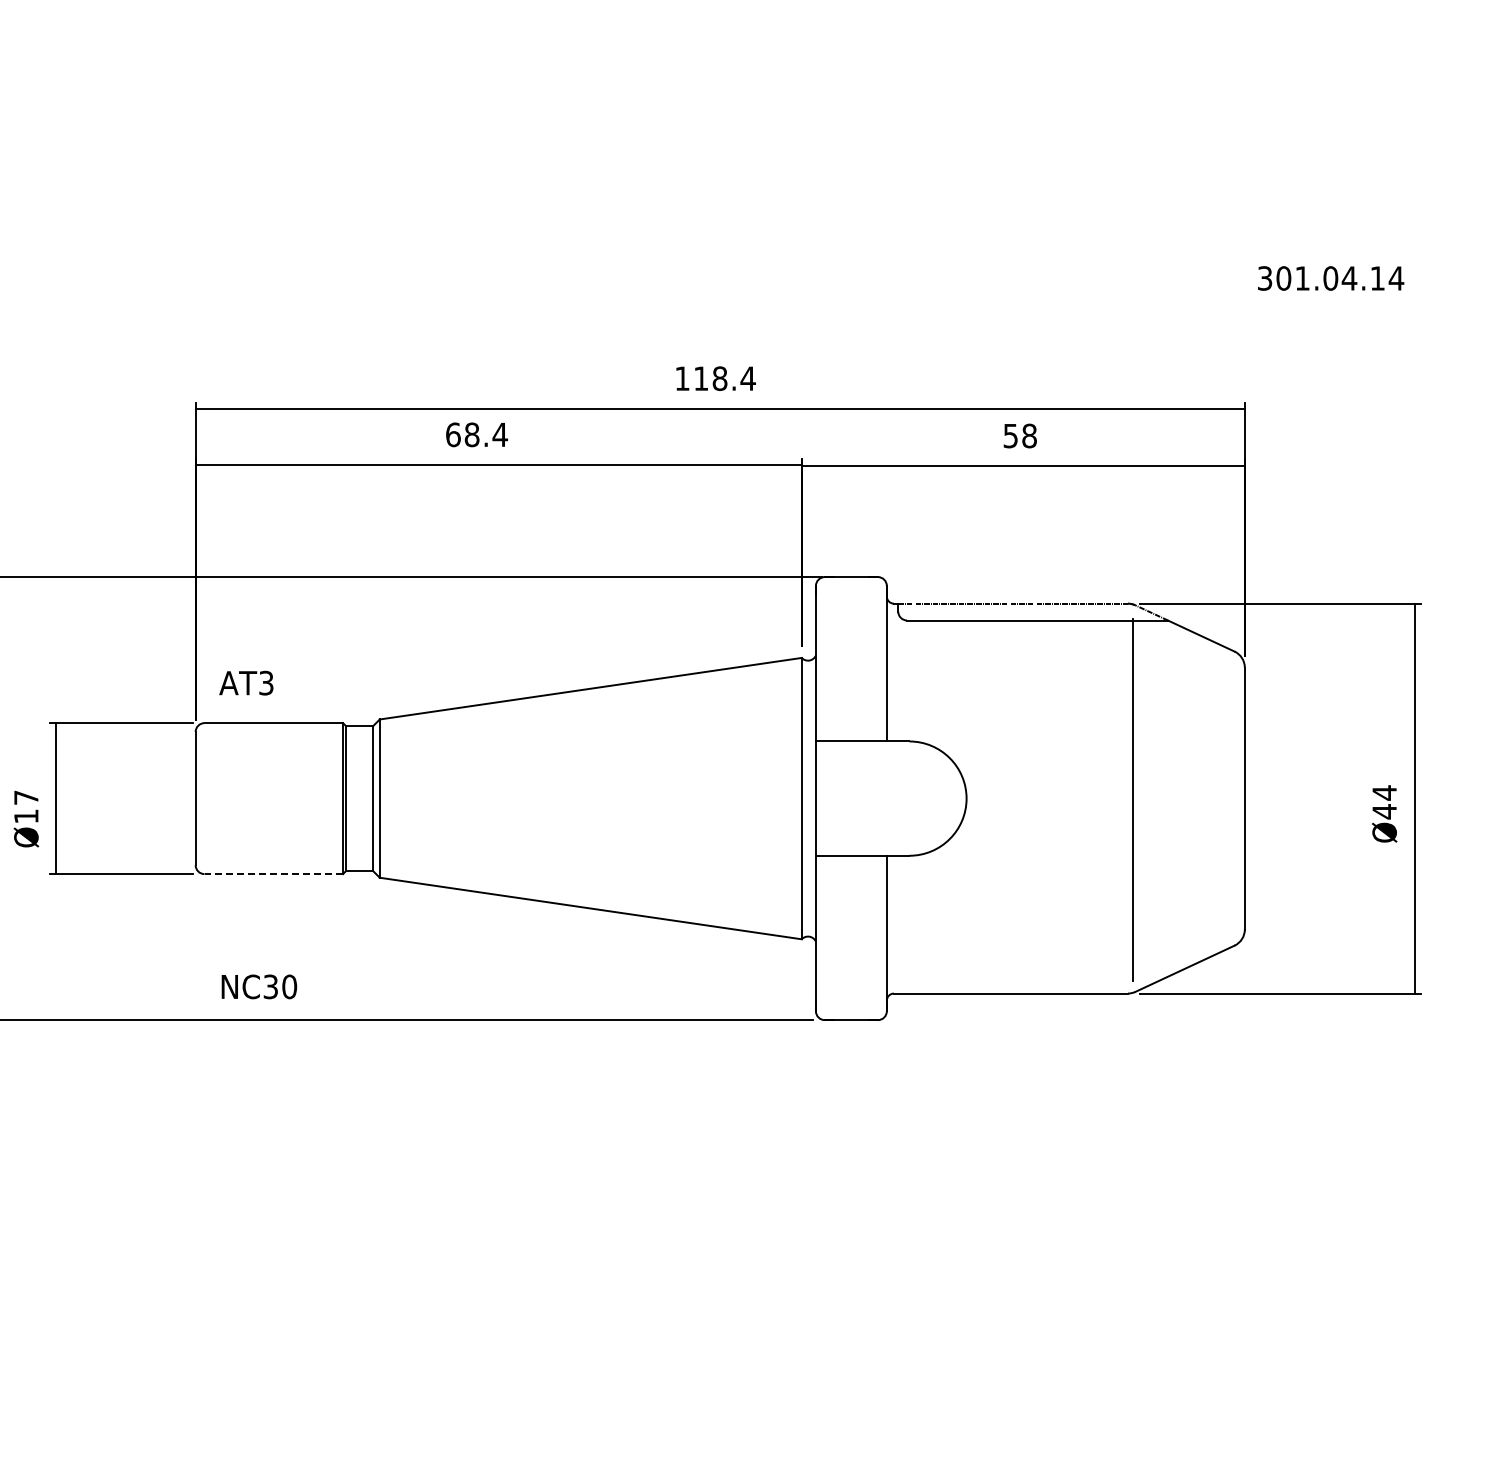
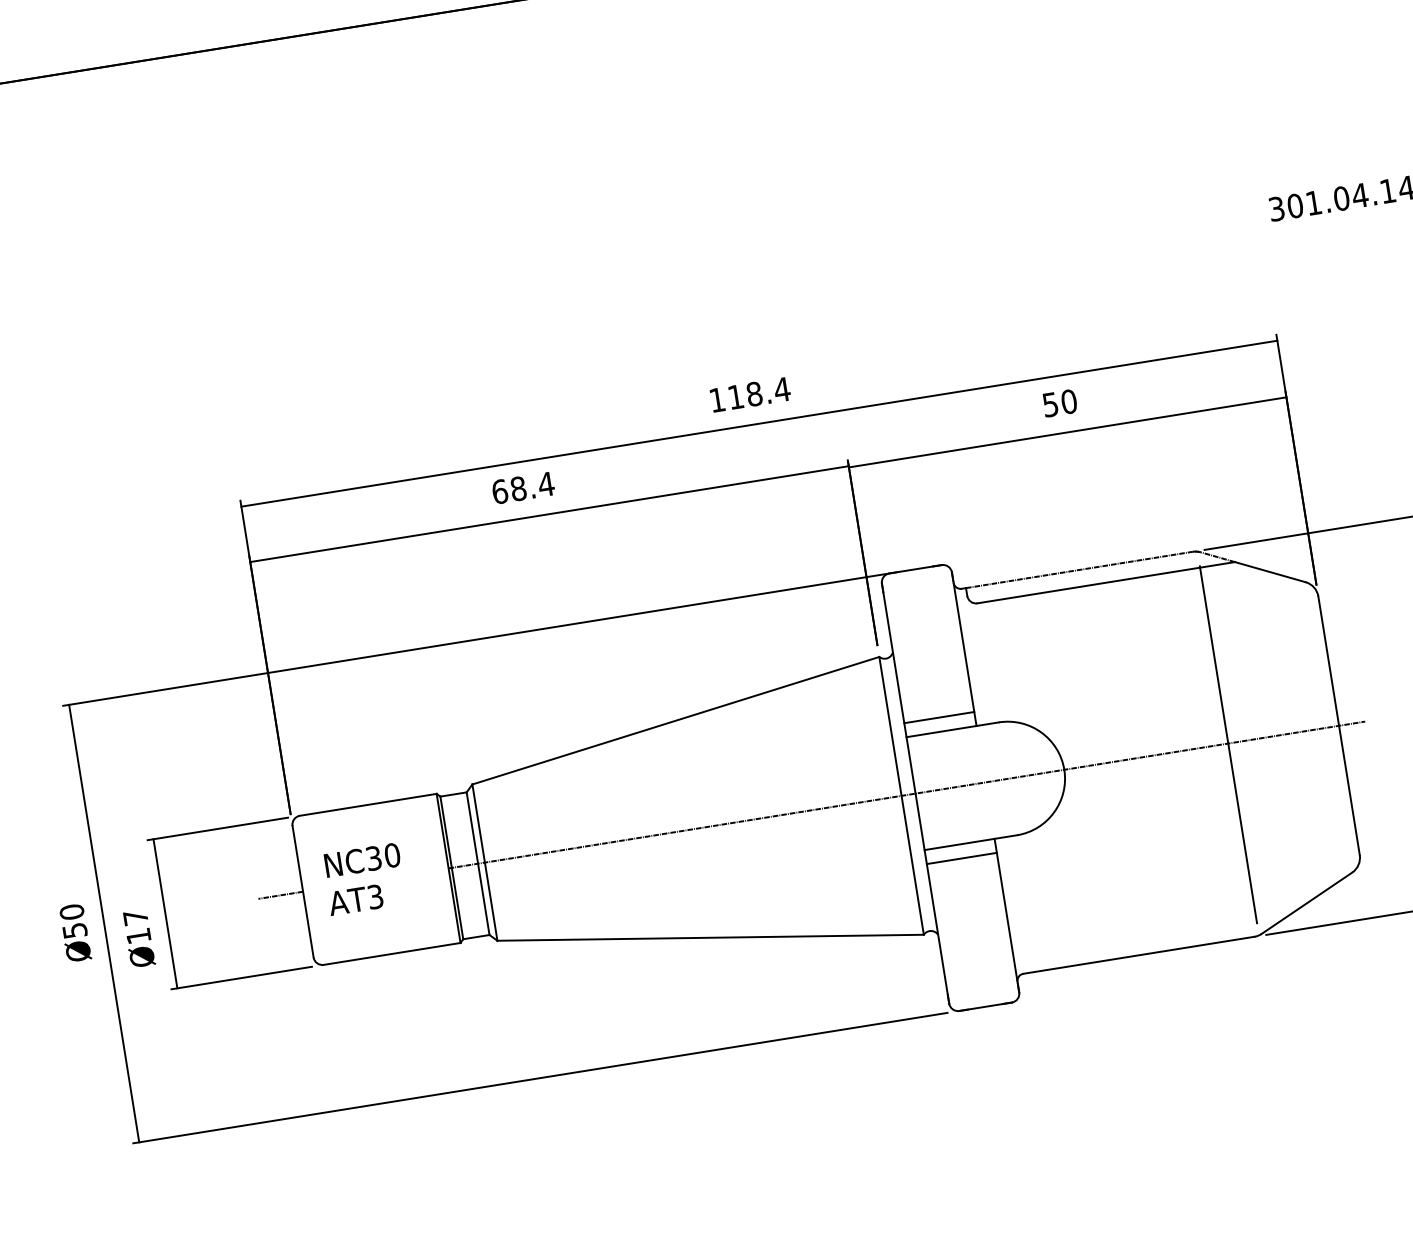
text: (1029, 436) -> (1069, 402), 58 -> 50
text: (246, 682) -> (355, 899), moved
line: (850, 727) -> (938, 717), added
line: (172, 798) -> (280, 895), added
line: (807, 798) -> (907, 794), added
line: (850, 869) -> (960, 858), added
line: (273, 874) -> (391, 954), dashed -> solid
text: (259, 986) -> (362, 859), moved

